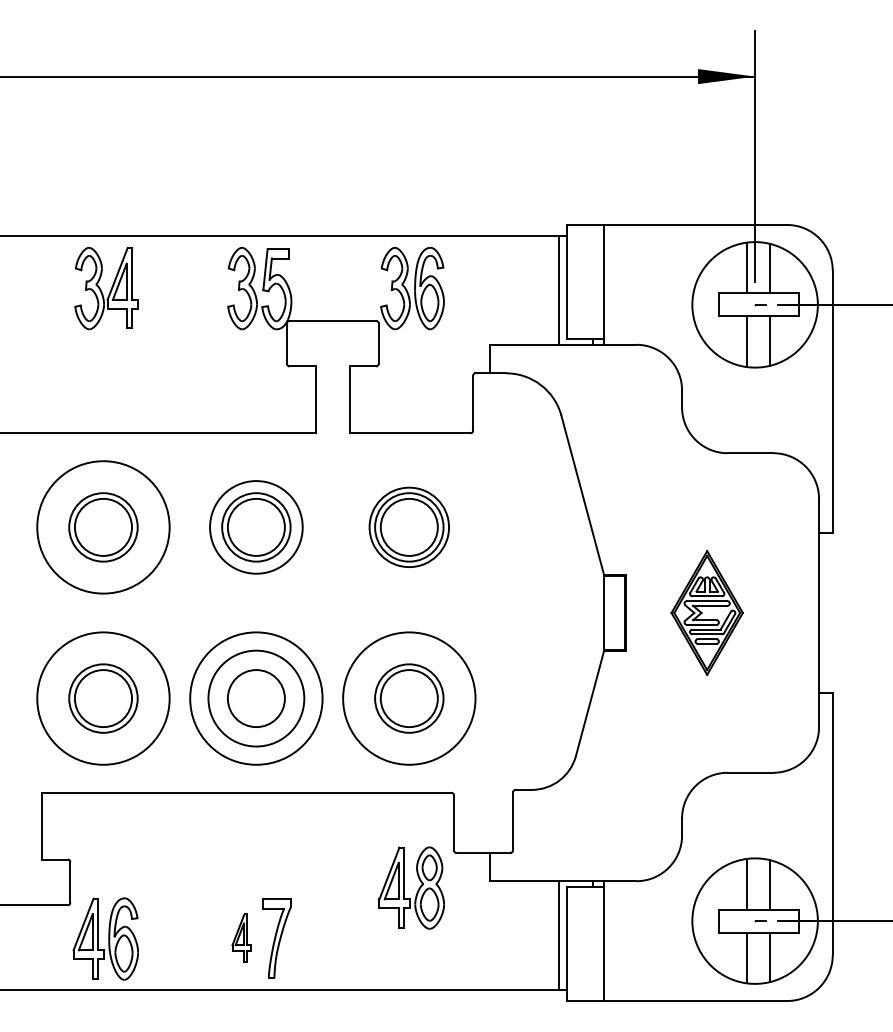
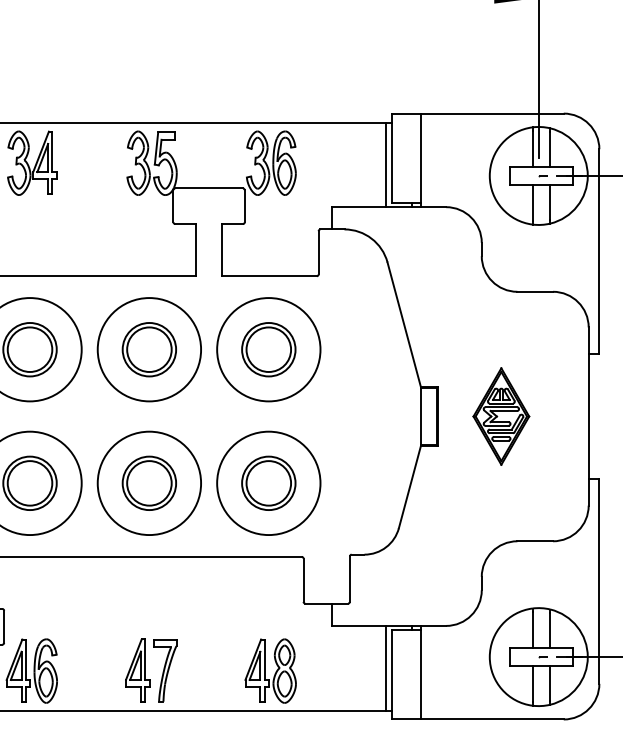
circle: (256, 527) -> (149, 349), size x1.43
circle: (409, 527) -> (268, 349), size x1.67
circle: (256, 698) -> (149, 483), size x0.71
part: (417, 890) -> (275, 673), moved
part: (241, 937) -> (137, 669), size x1.67

